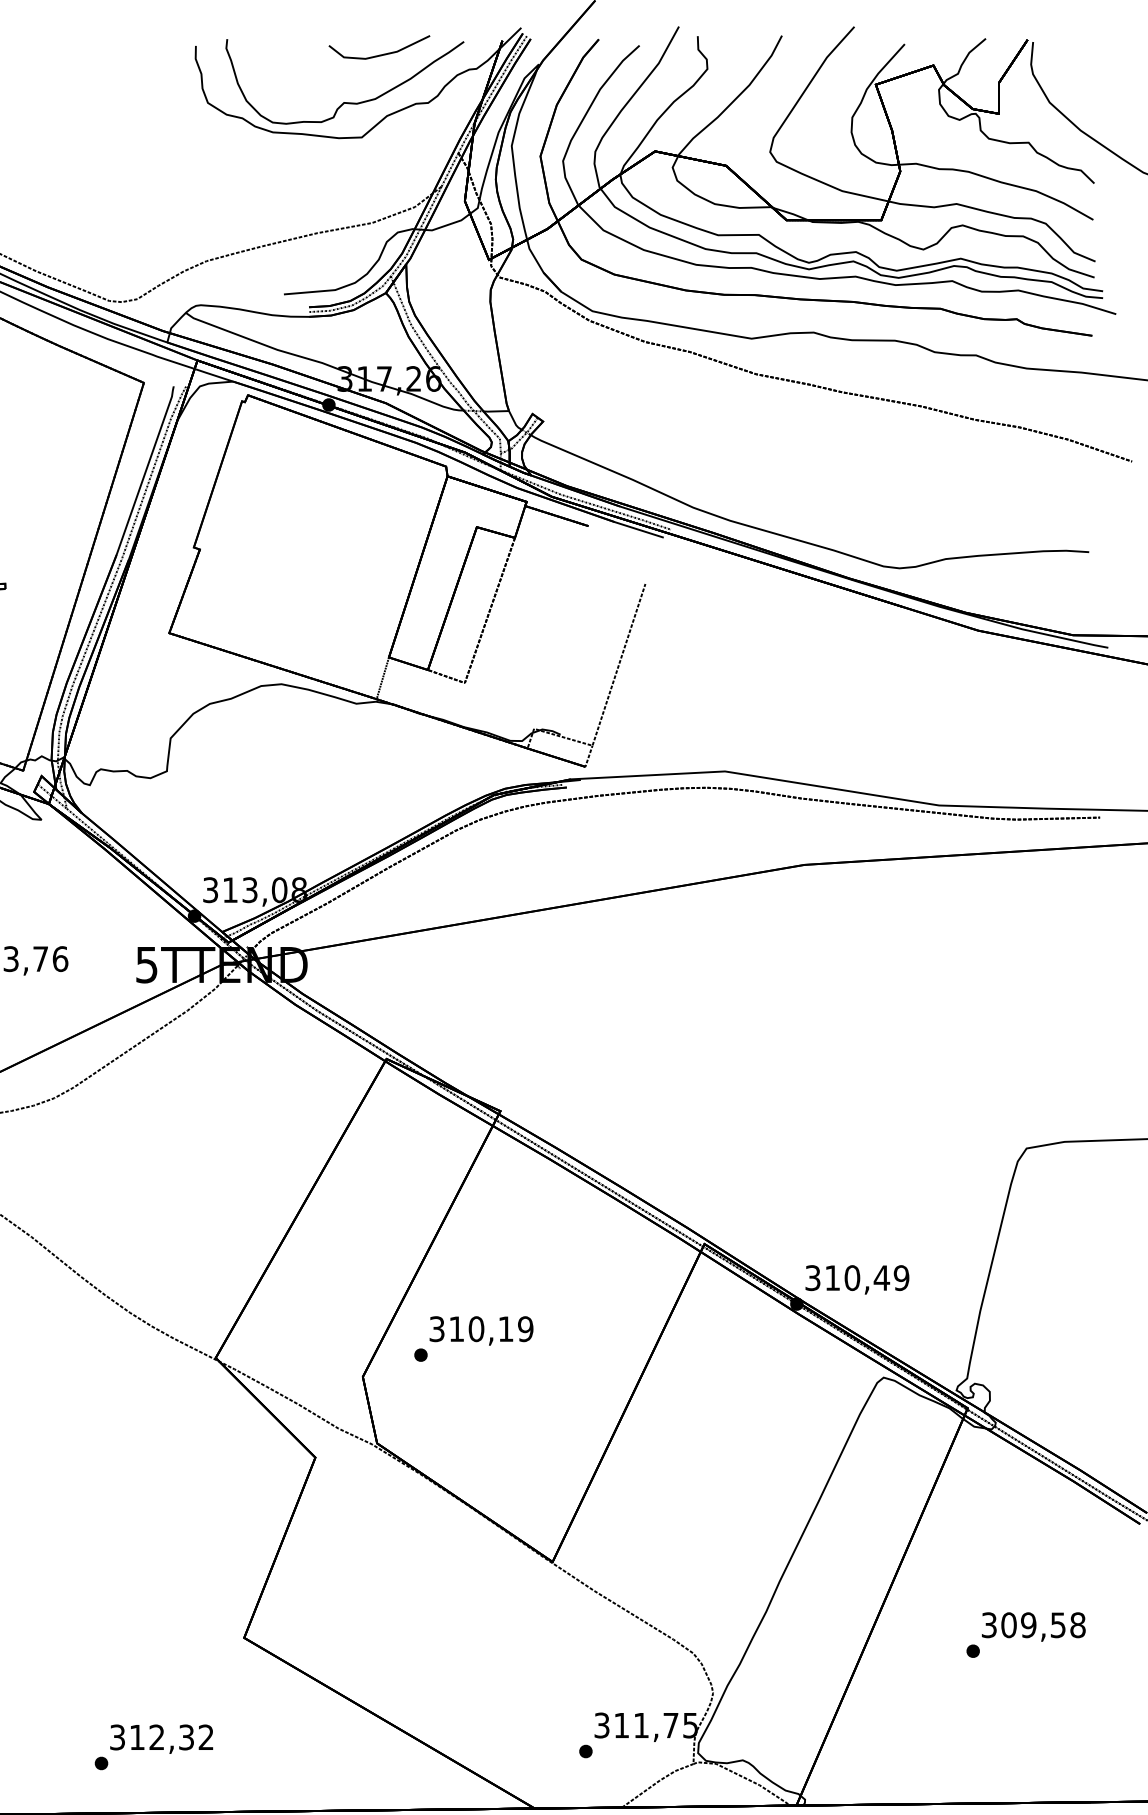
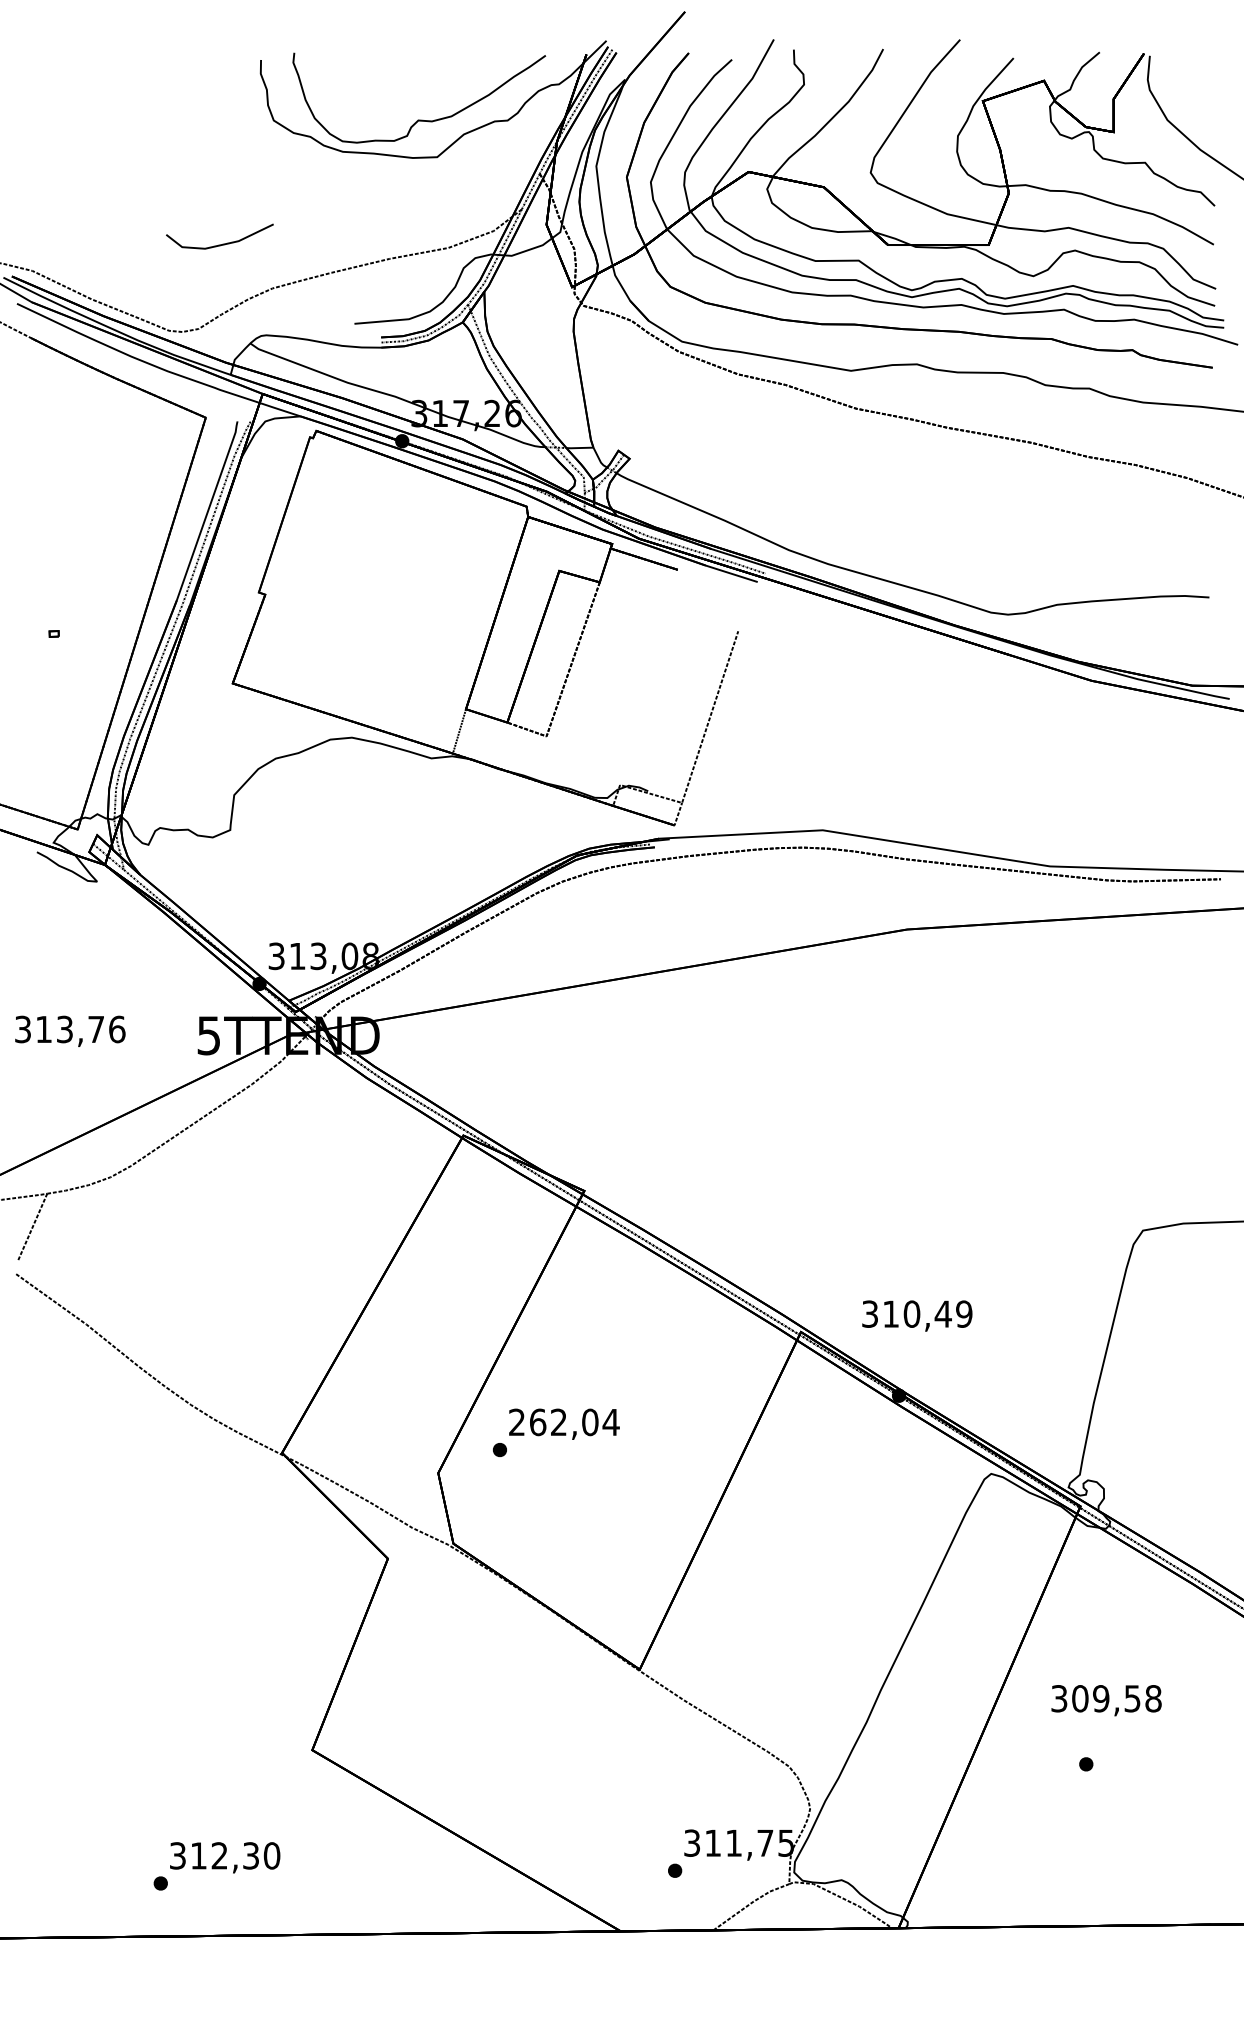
line: (381, 53) -> (222, 243), moved
text: (857, 1279) -> (917, 1315), moved
text: (481, 1329) -> (564, 1422), 310,19 -> 262,04
text: (1033, 1626) -> (1106, 1700), moved
text: (205, 1737) -> (271, 1855), 312,32 -> 312,30

